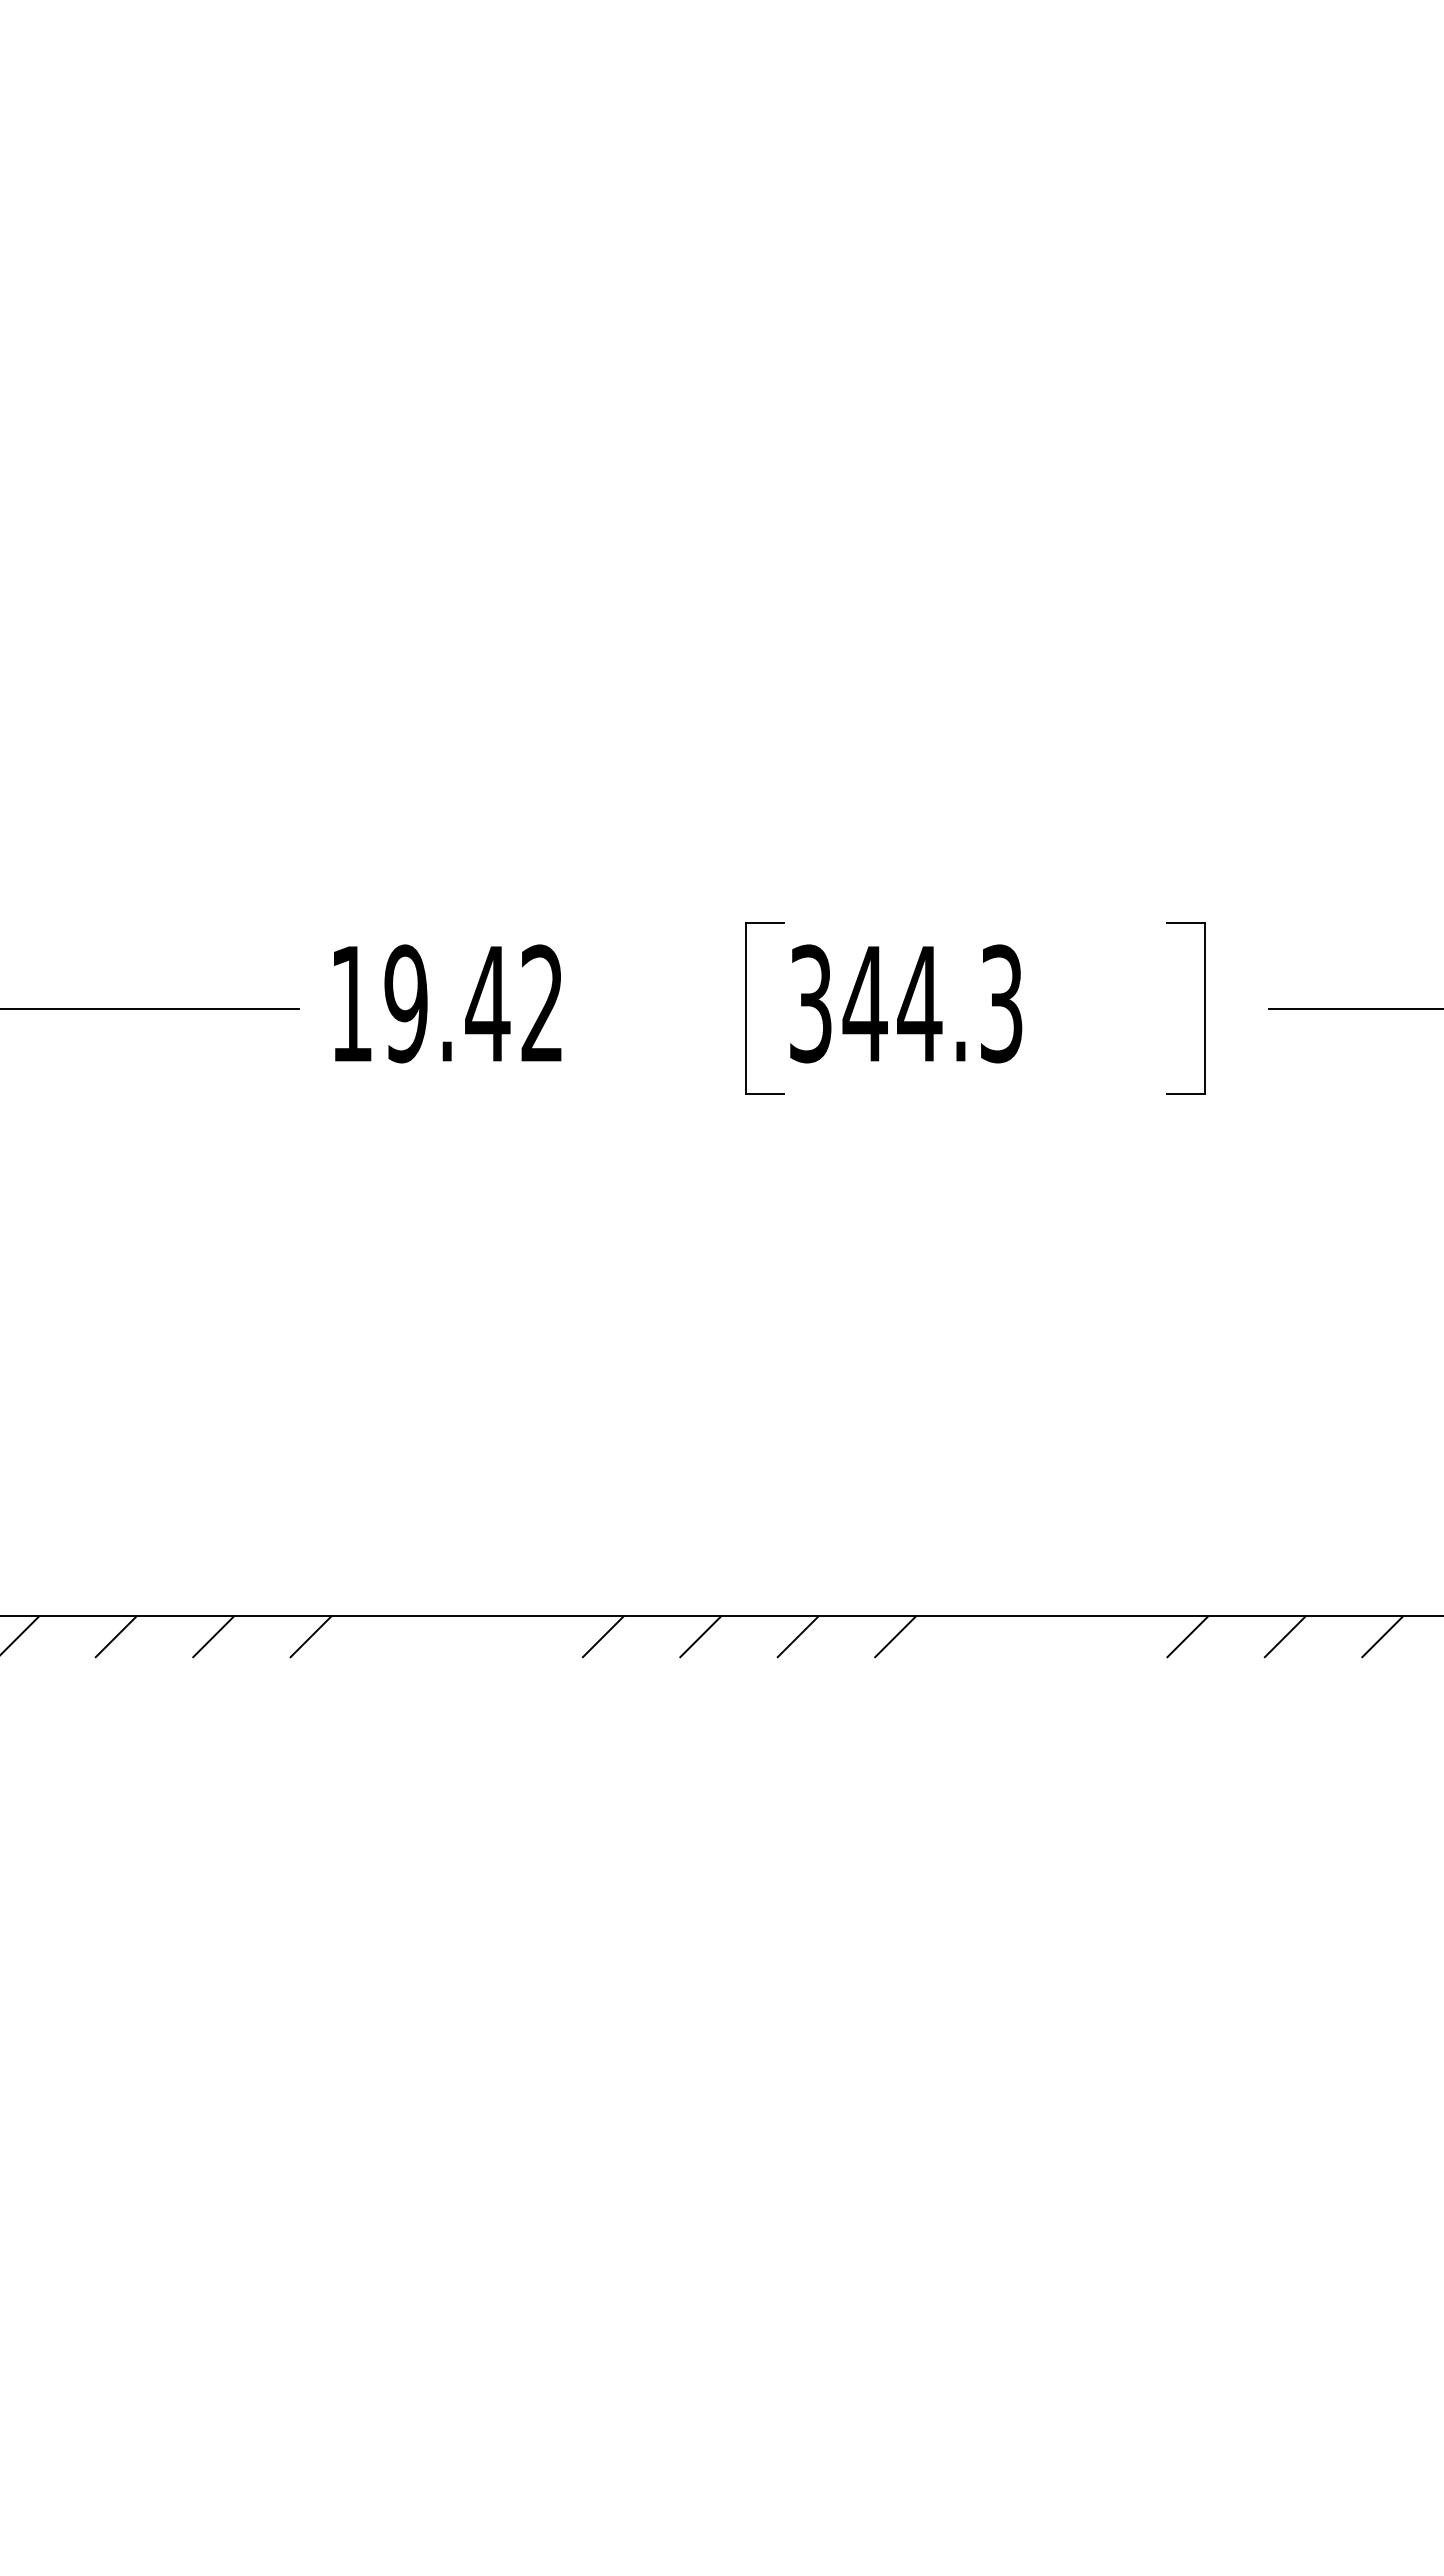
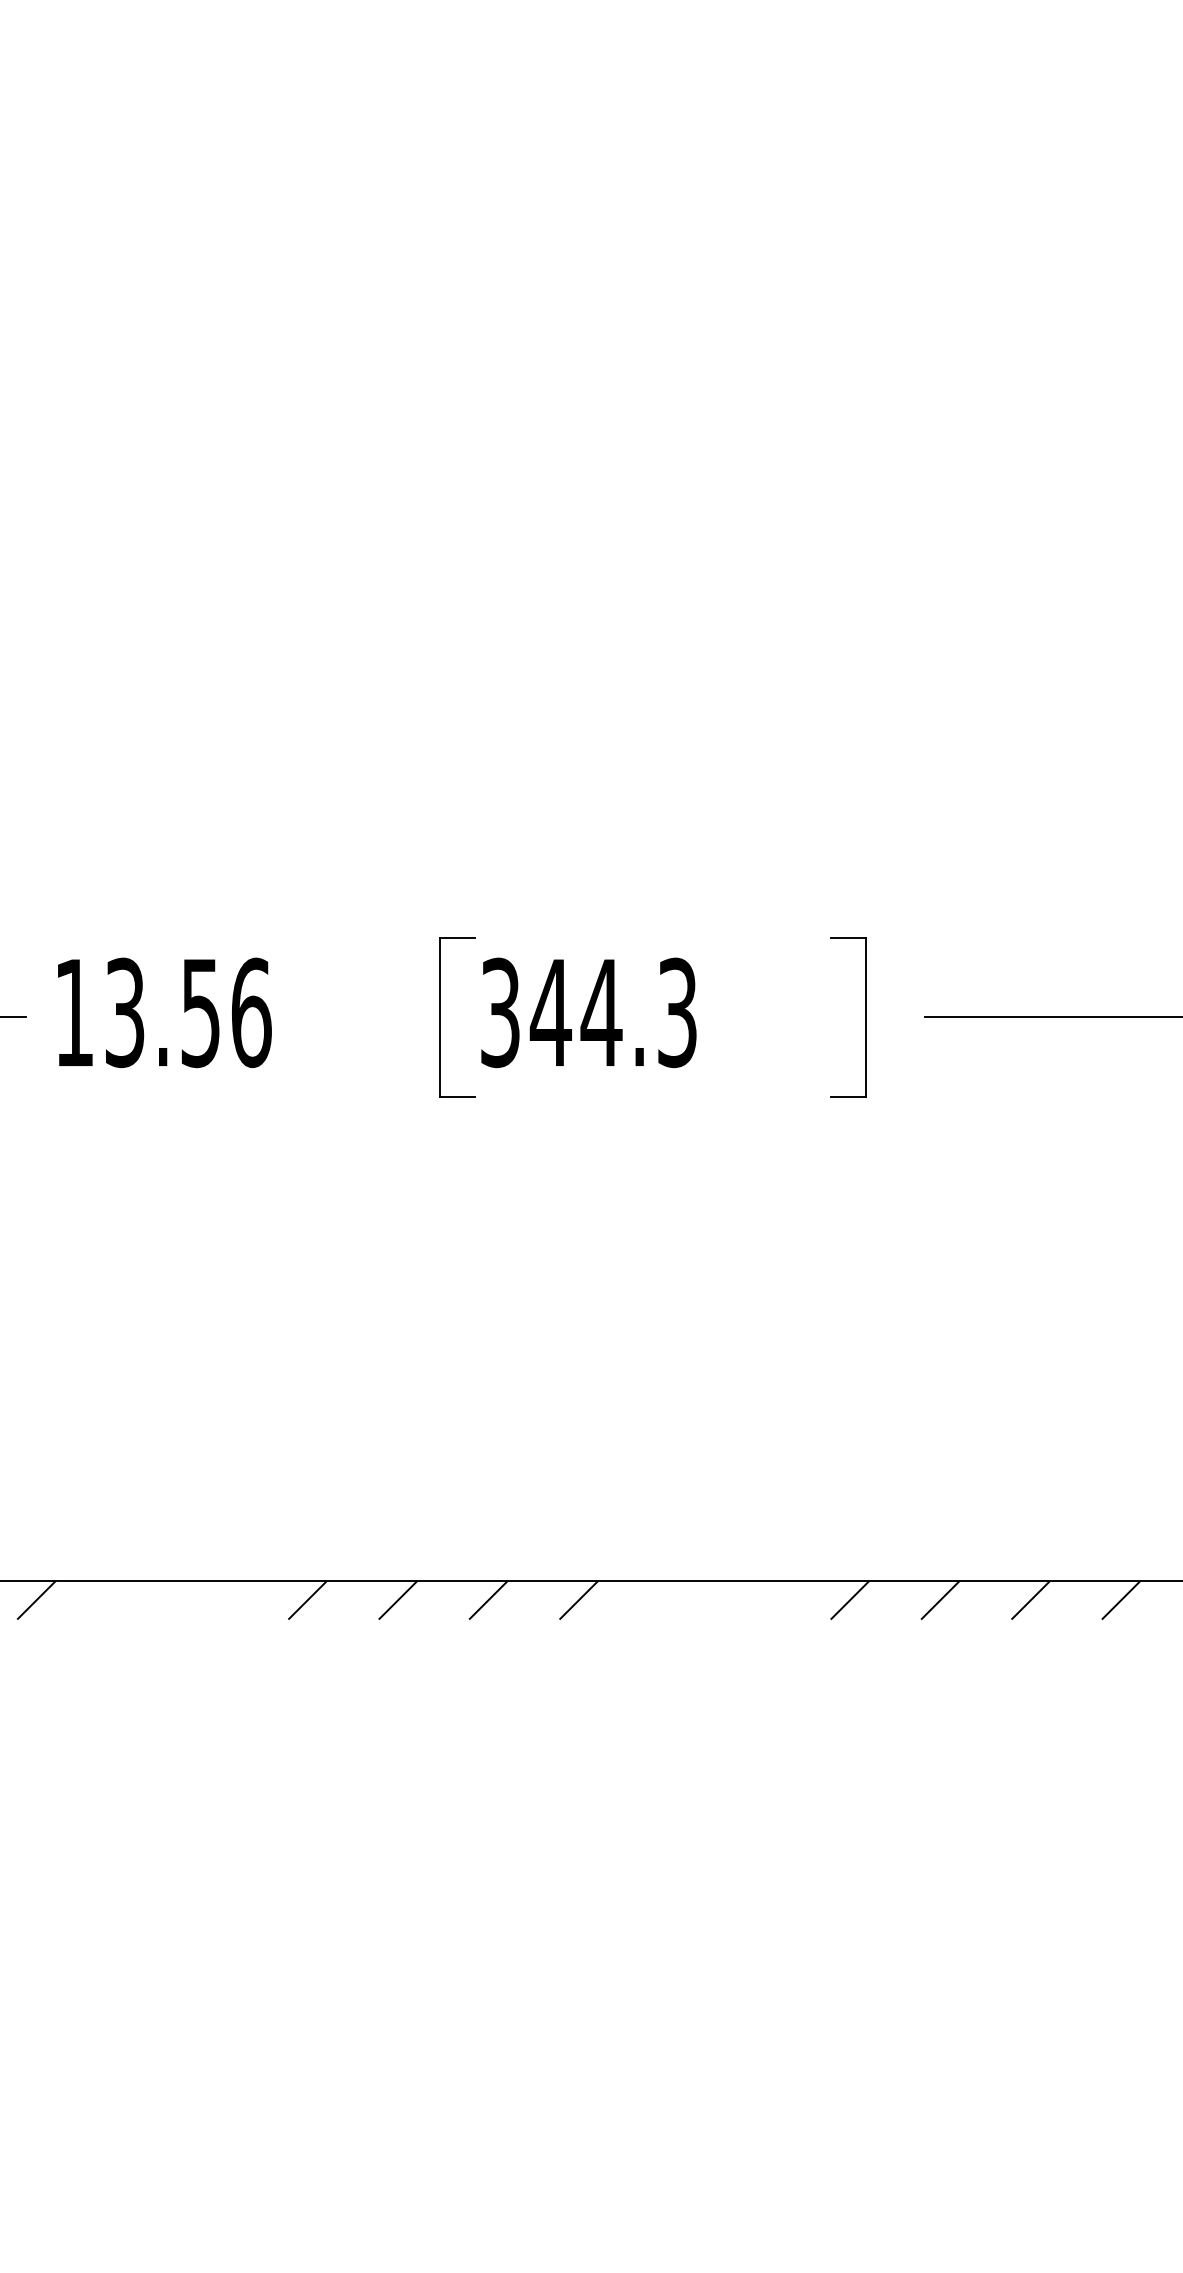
text: (474, 1003) -> (188, 1012), 19.42 -> 13.56

